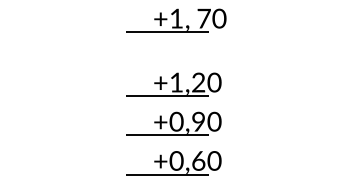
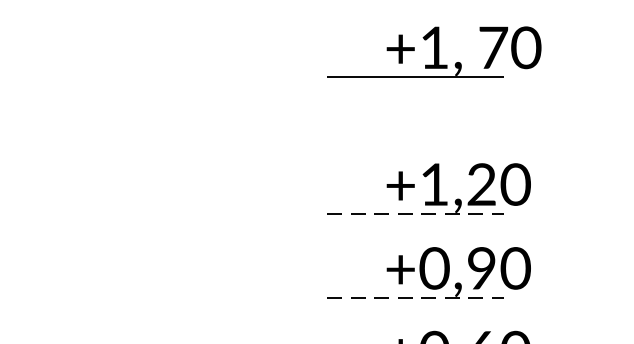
line: (168, 96) -> (417, 214), solid -> dashed
line: (168, 135) -> (417, 297), solid -> dashed

